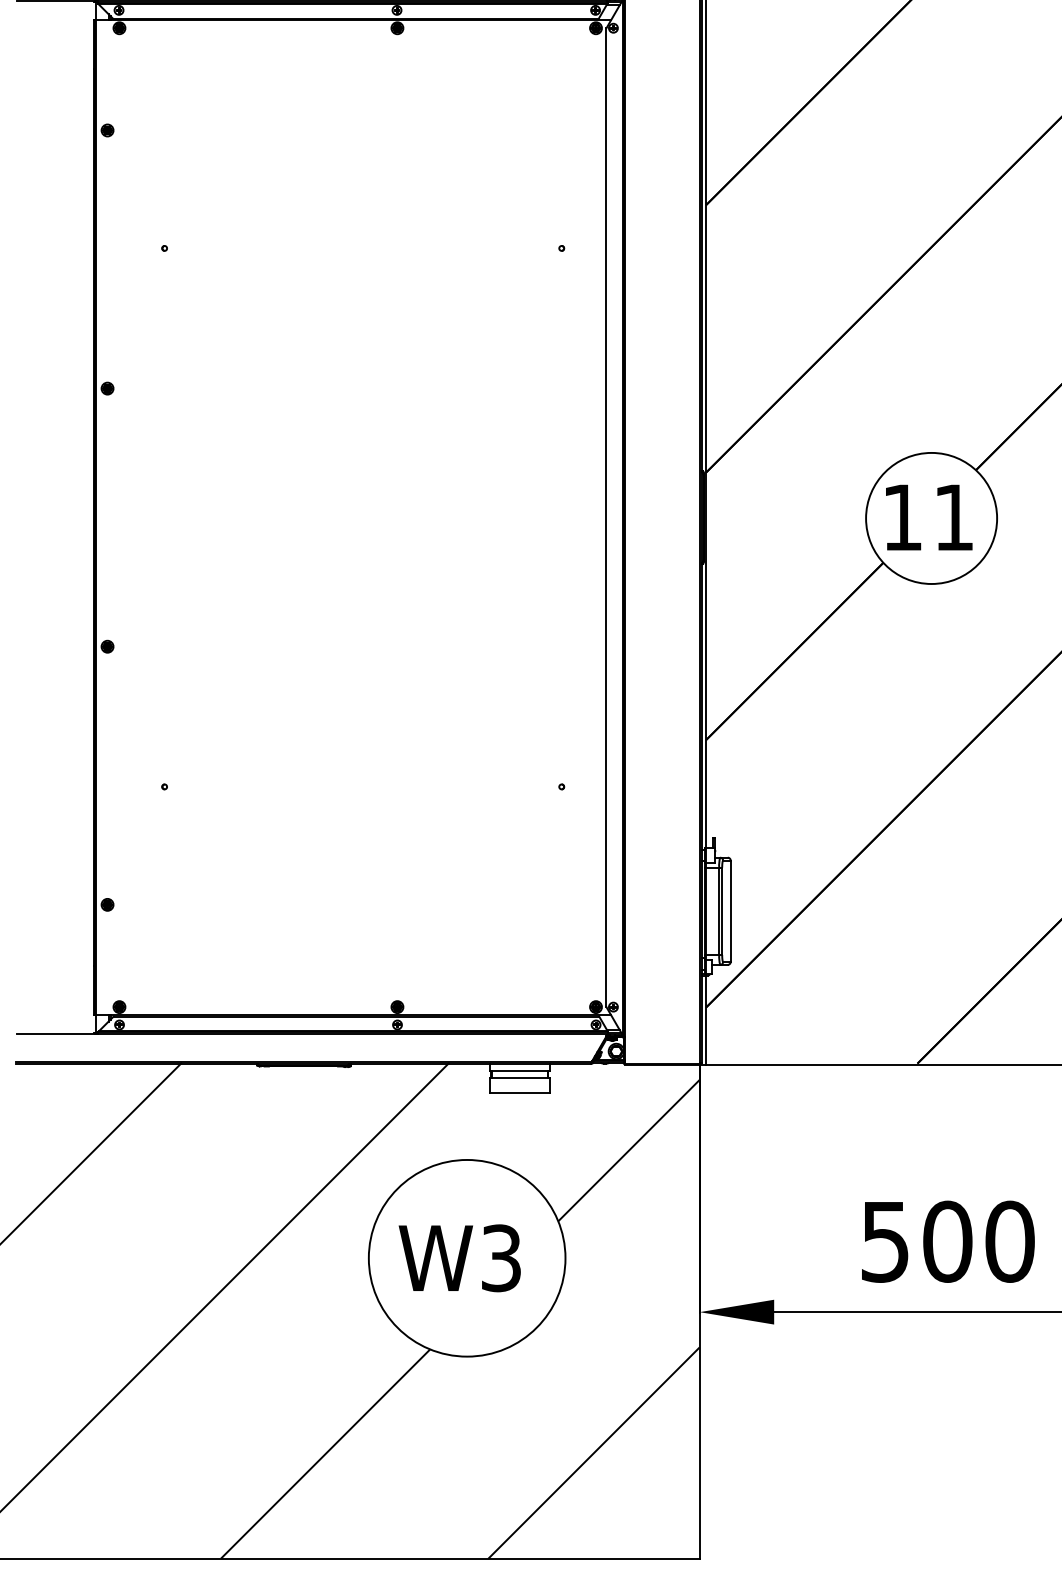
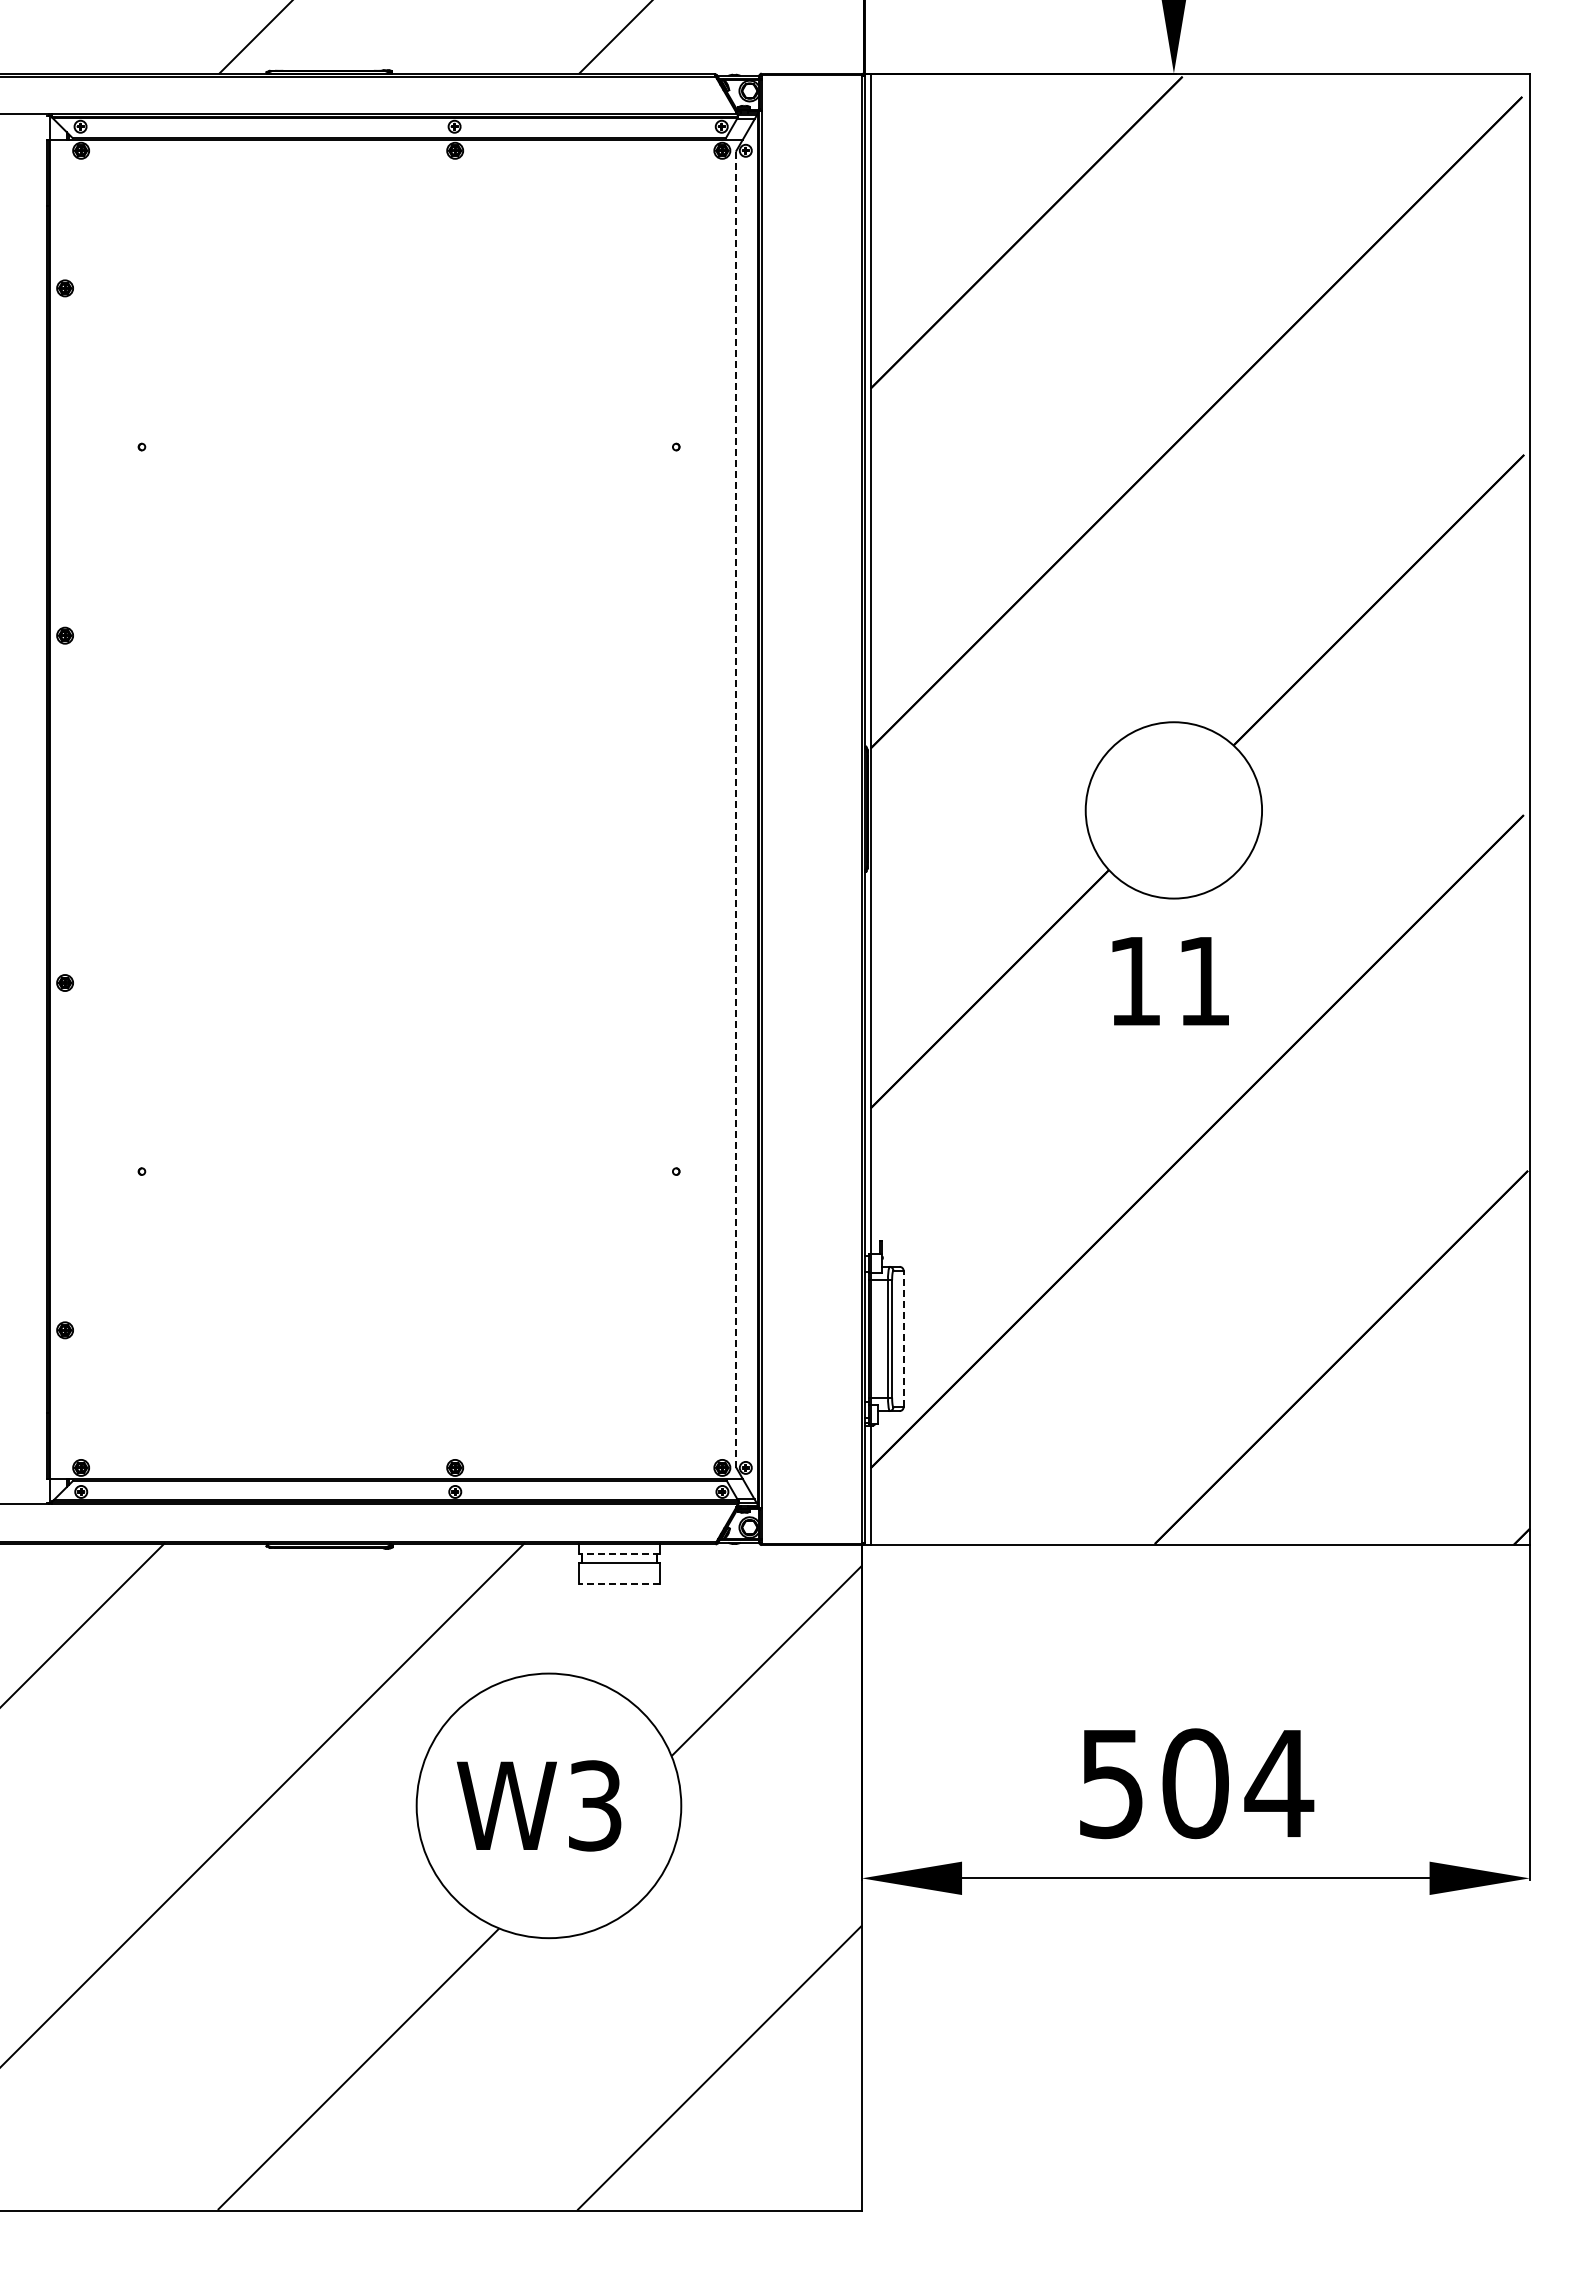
line: (606, 517) -> (736, 808), solid -> dashed
text: (929, 517) -> (1170, 981), moved
line: (730, 910) -> (903, 1338), solid -> dashed
line: (519, 1070) -> (619, 1553), solid -> dashed
line: (519, 1093) -> (619, 1584), solid -> dashed
text: (1010, 1241) -> (1279, 1783), 500 -> 504

